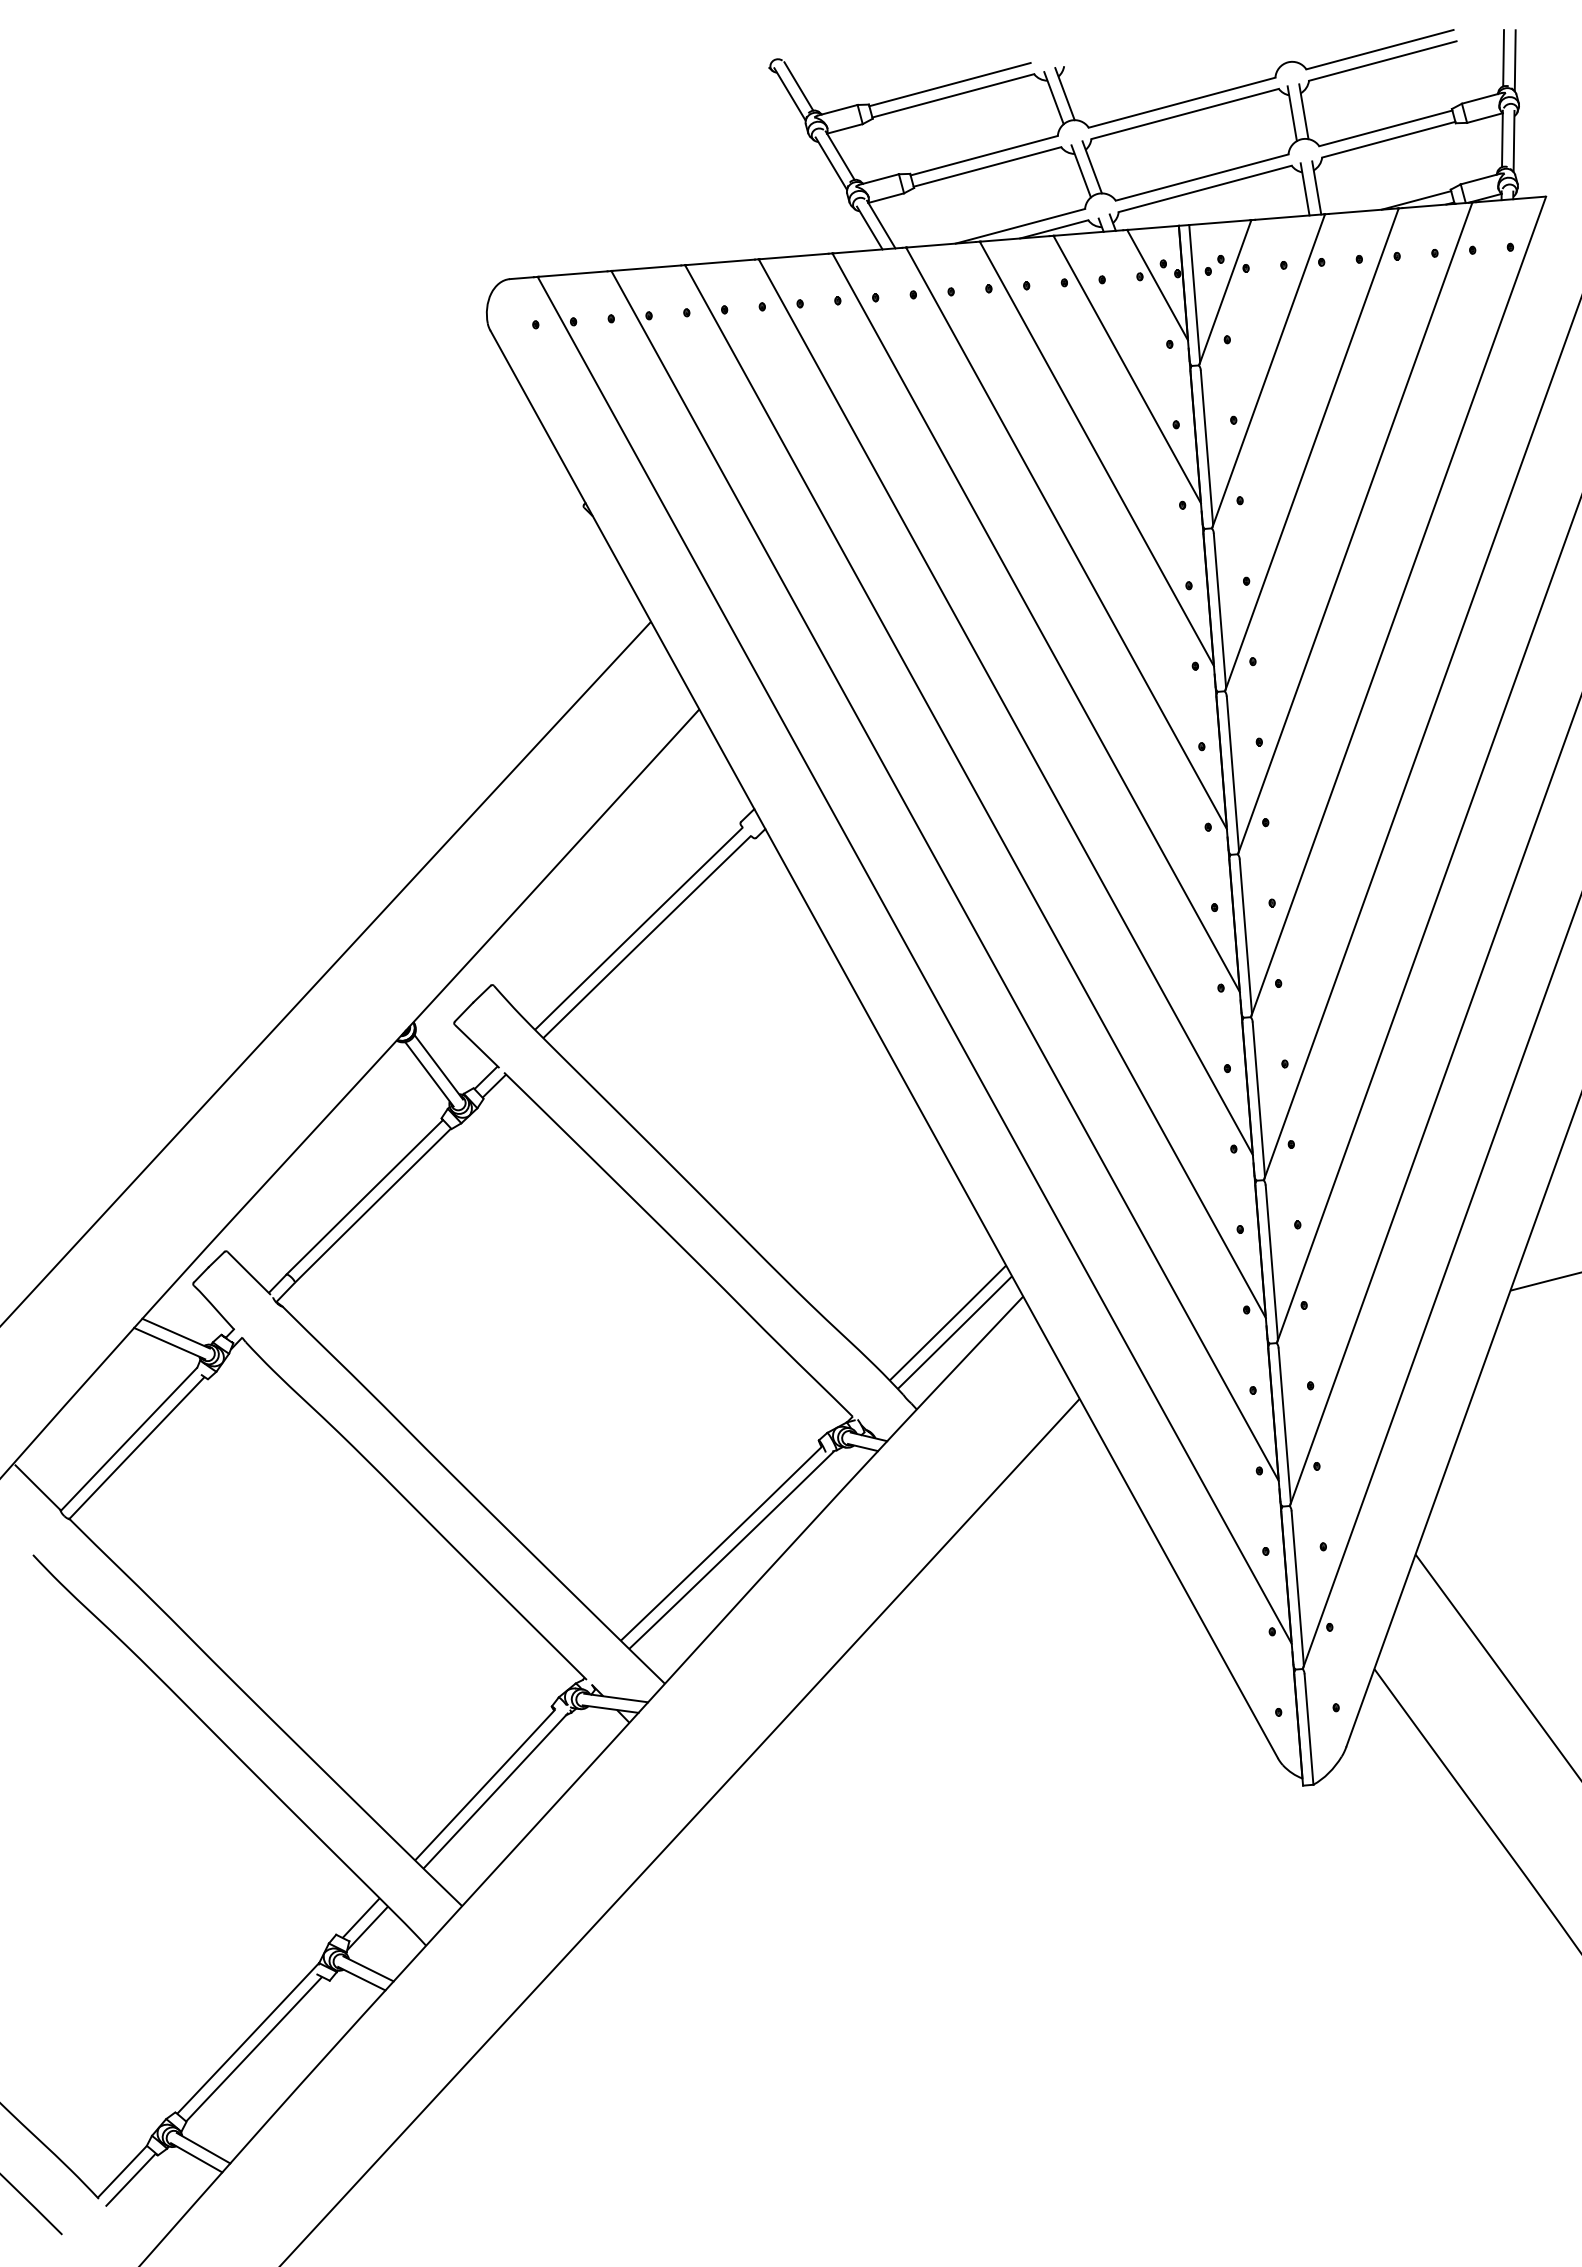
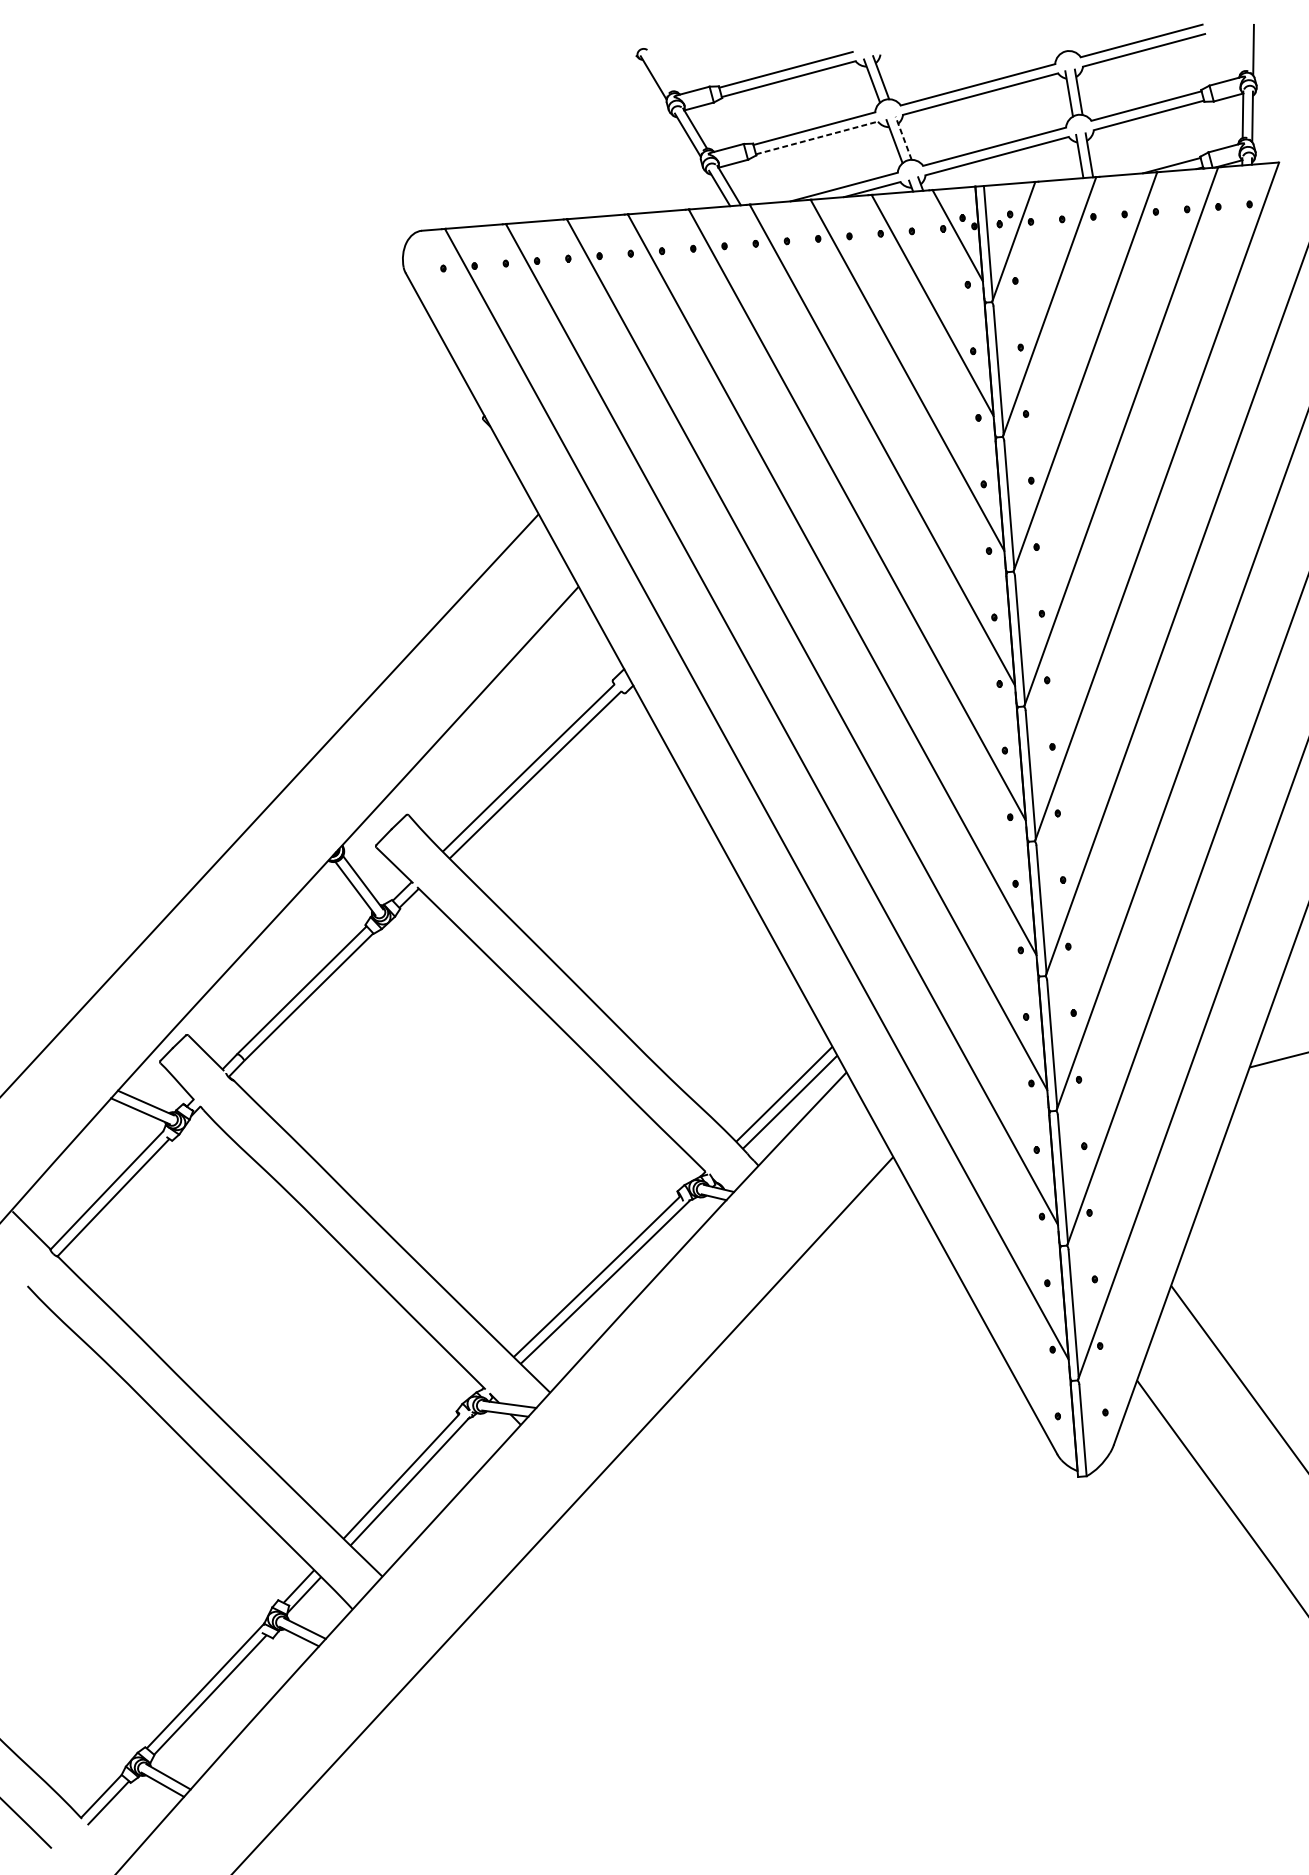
line: (1503, 58) -> (1243, 48), removed
line: (798, 86) -> (660, 71), removed
line: (987, 166) -> (817, 137), solid -> dashed
line: (1092, 167) -> (903, 138), solid -> dashed

